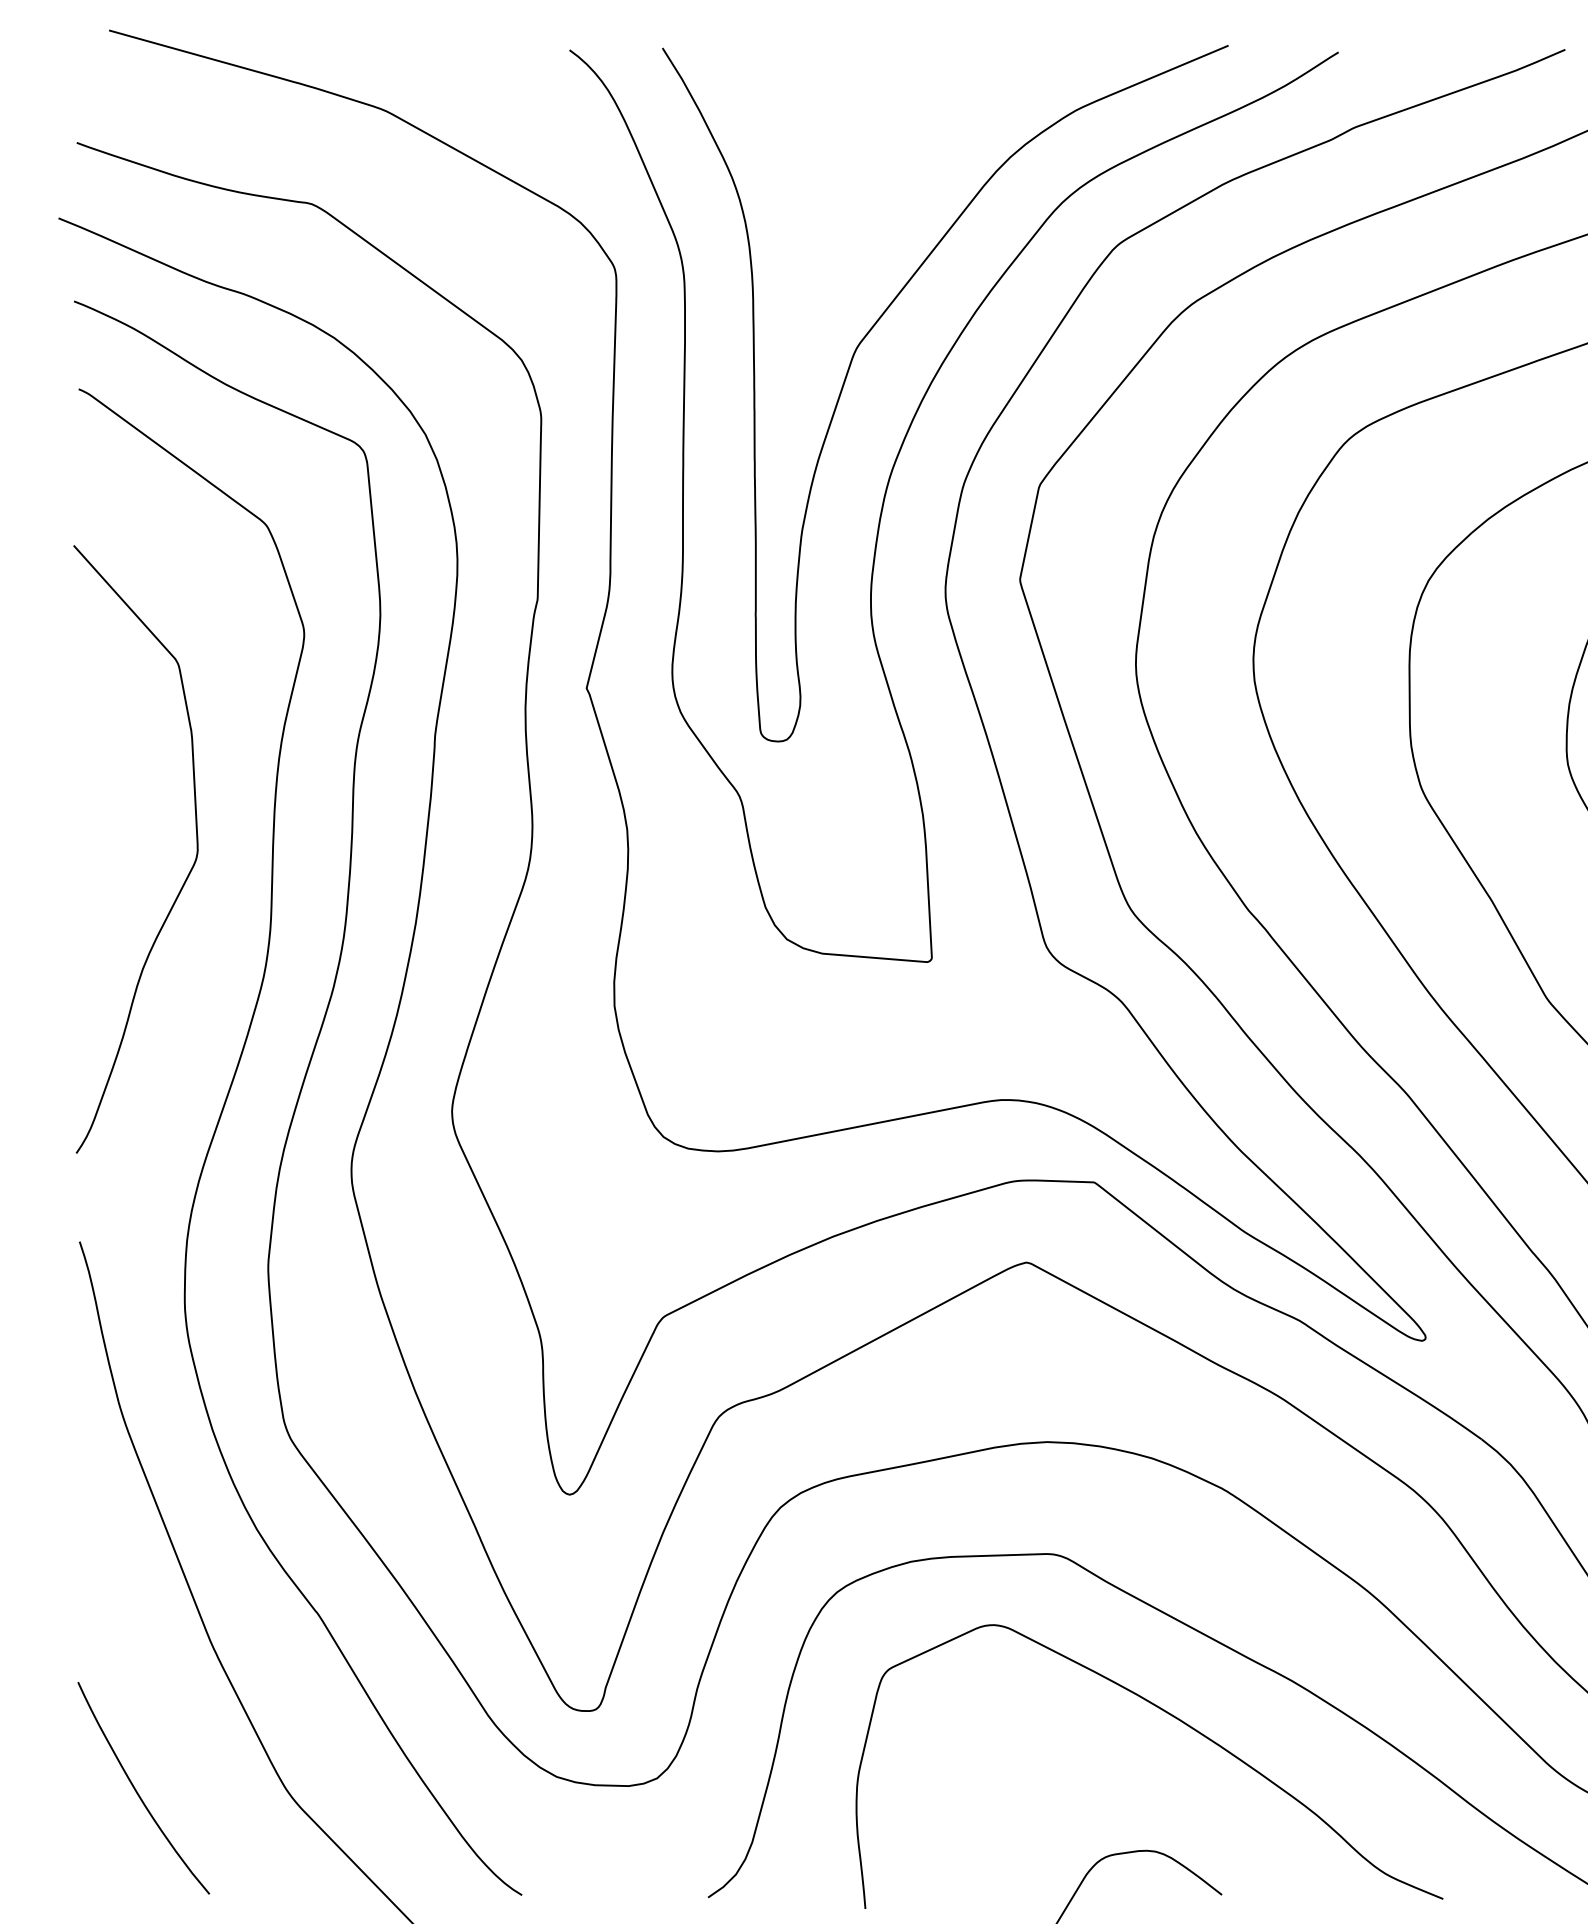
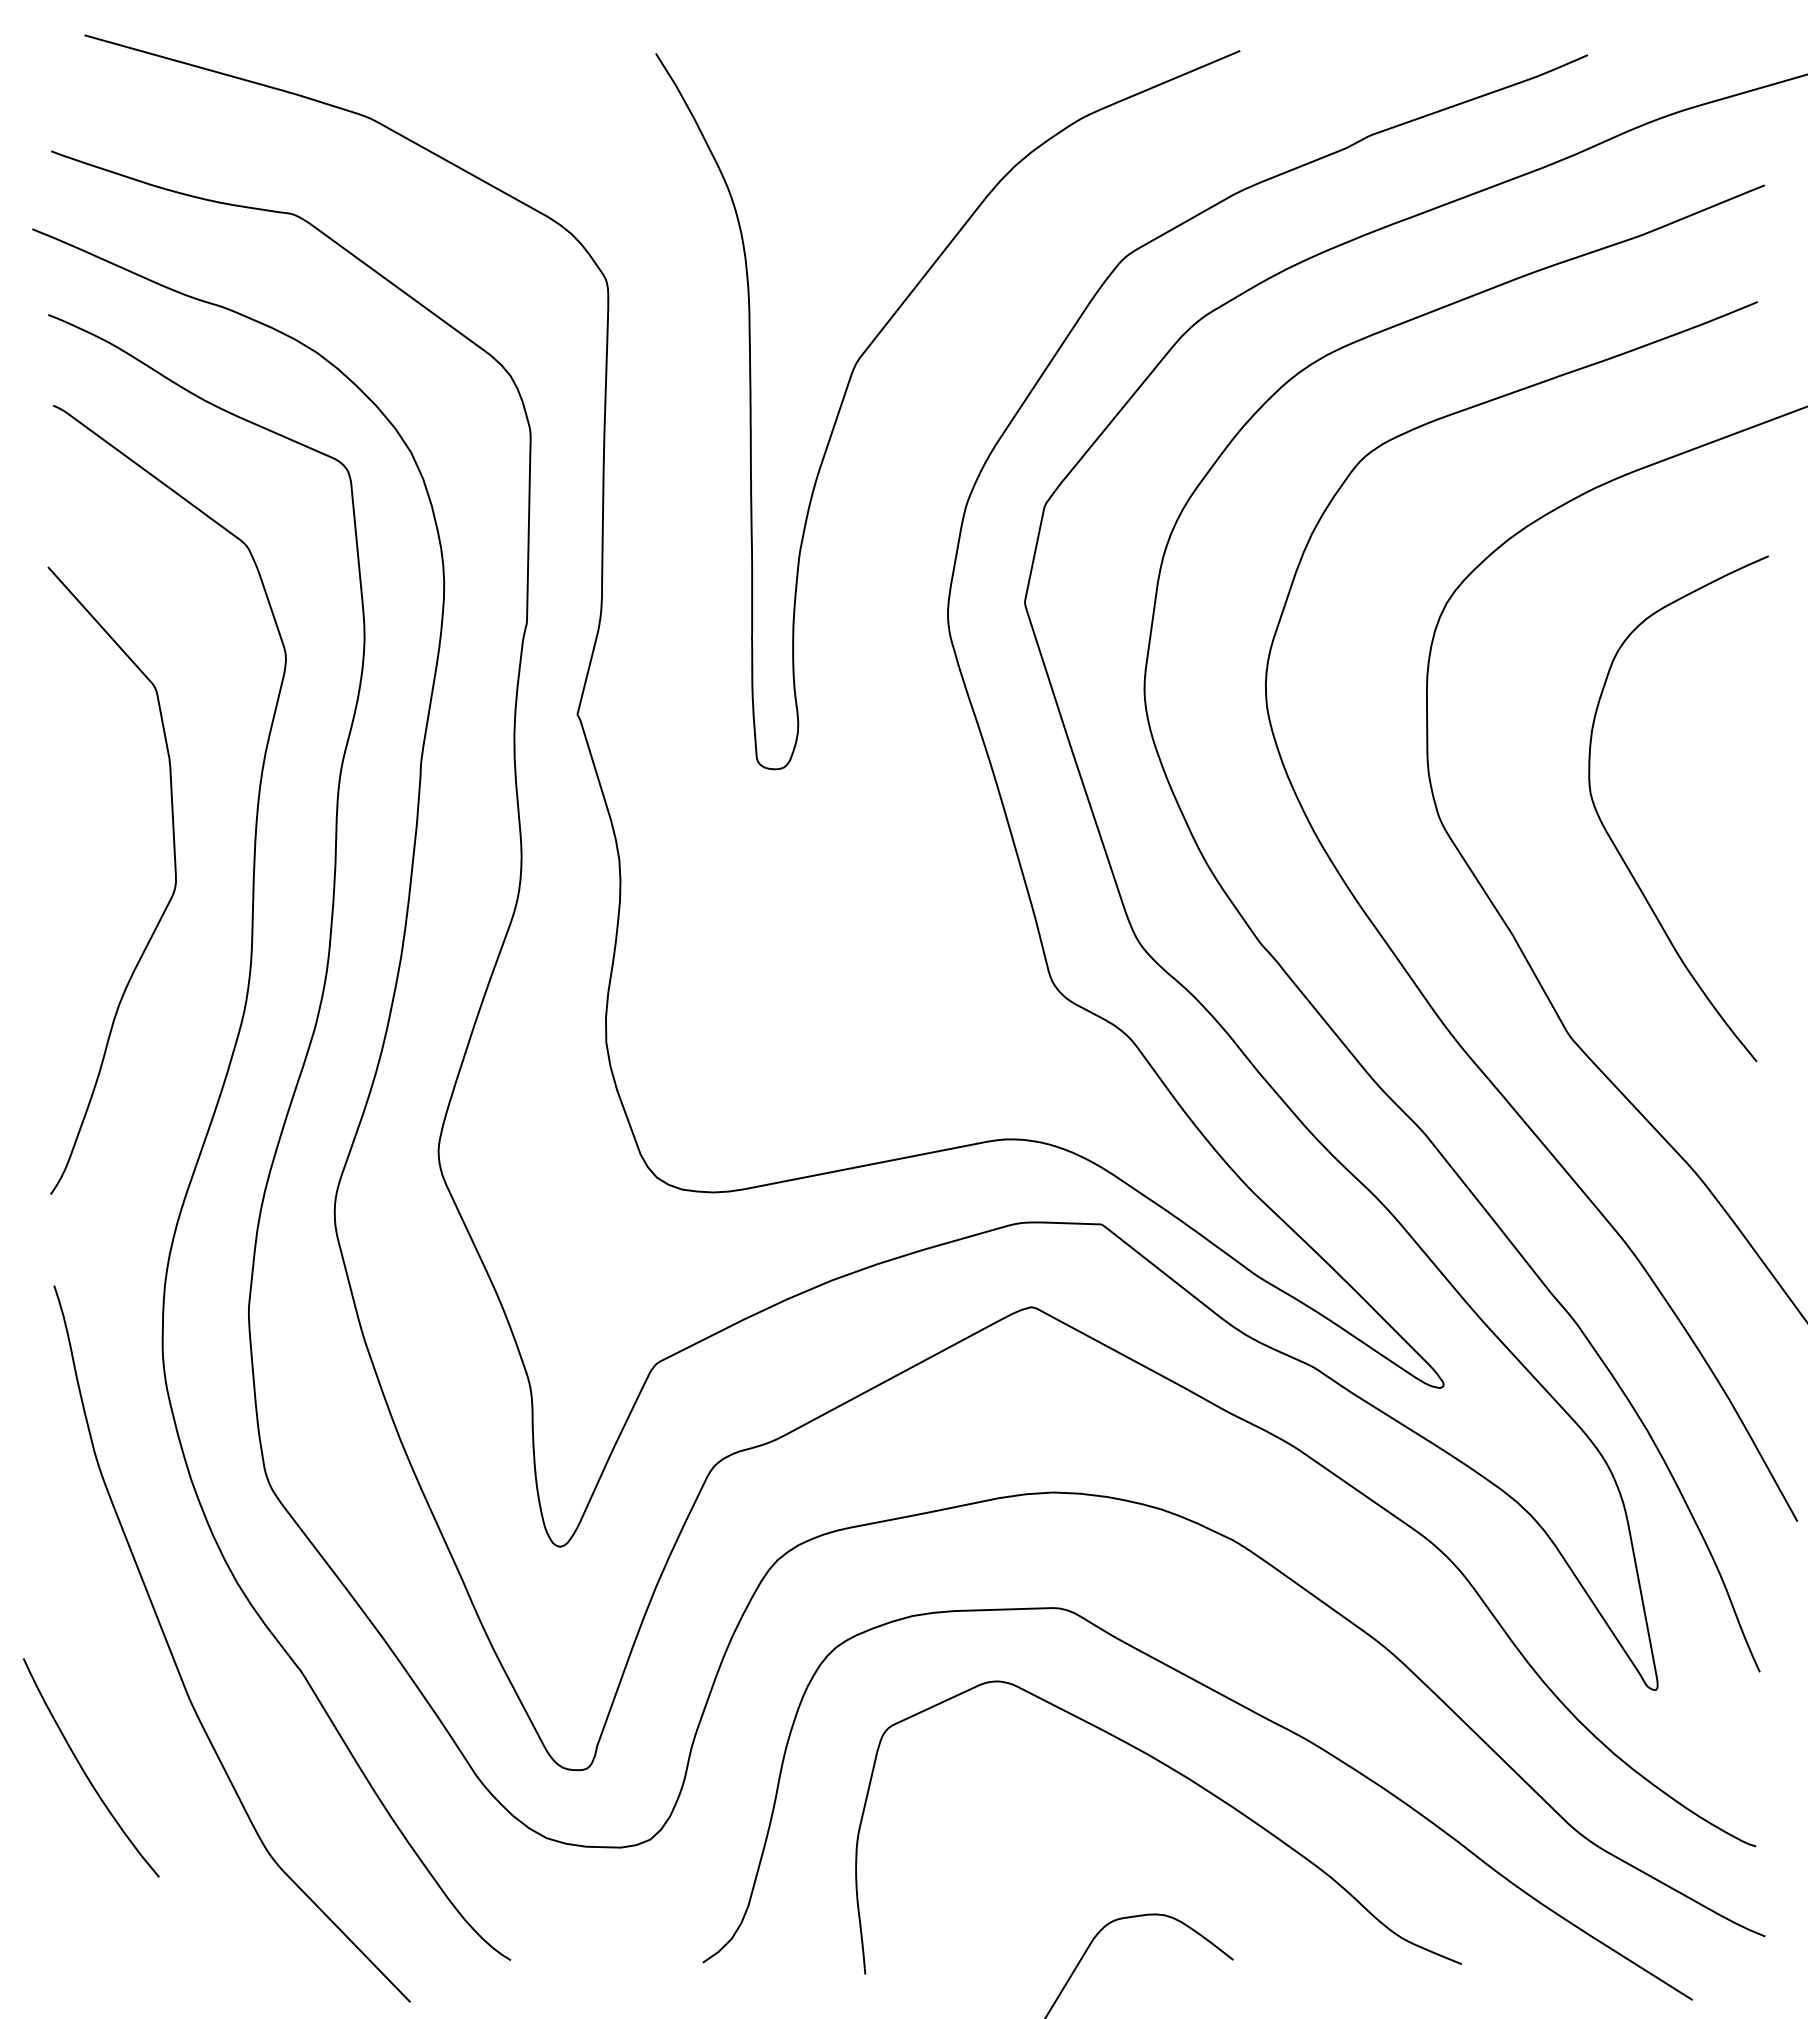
curve: (887, 488) -> (888, 508), removed
curve: (137, 1790) -> (84, 1770), moved

